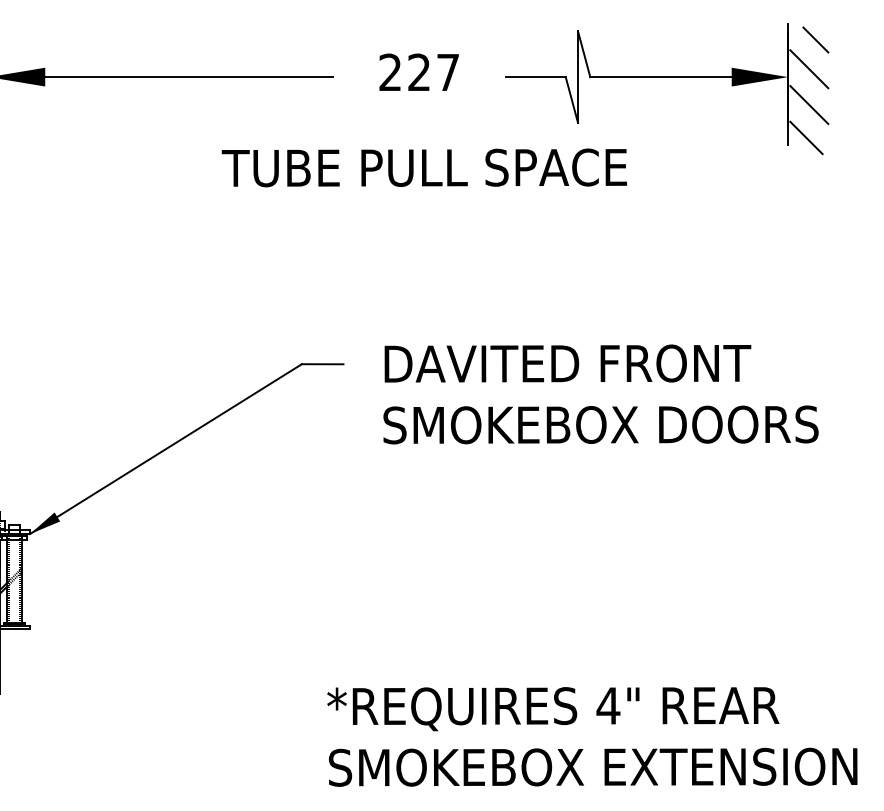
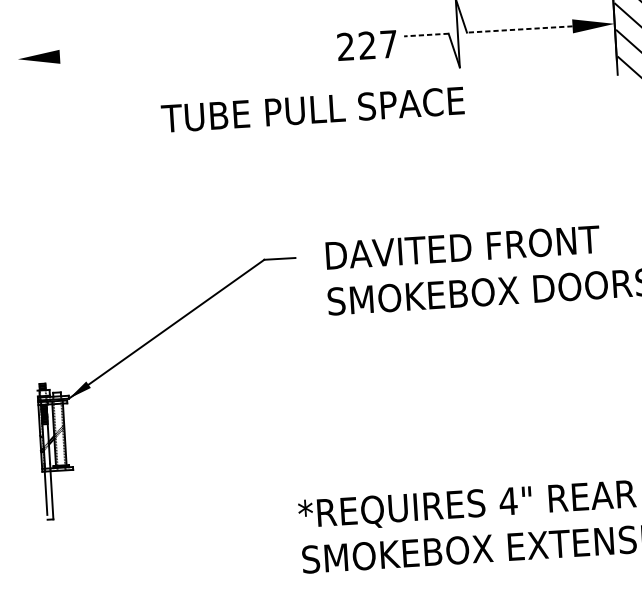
text: (418, 71) -> (366, 44), moved
line: (188, 77) -> (166, 50), removed
line: (535, 77) -> (426, 35), solid -> dashed
line: (661, 77) -> (520, 29), solid -> dashed
text: (423, 167) -> (312, 109), moved

